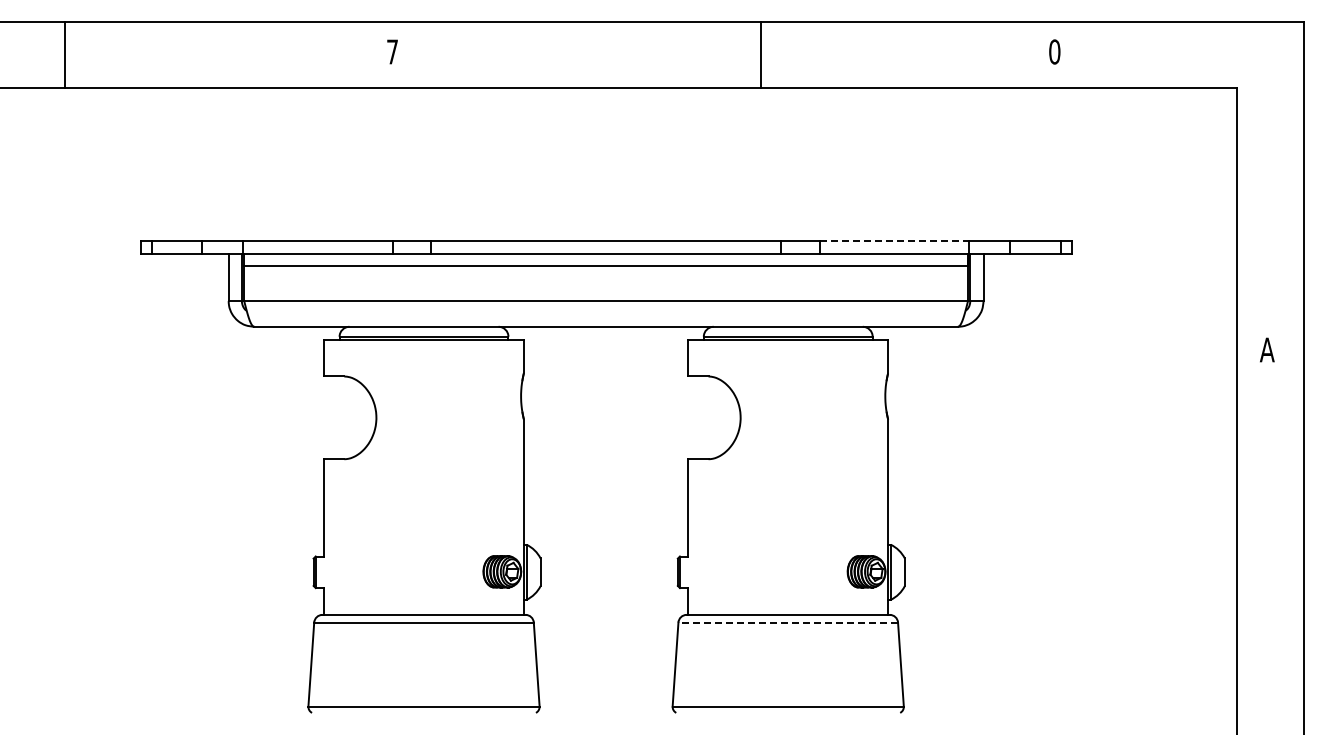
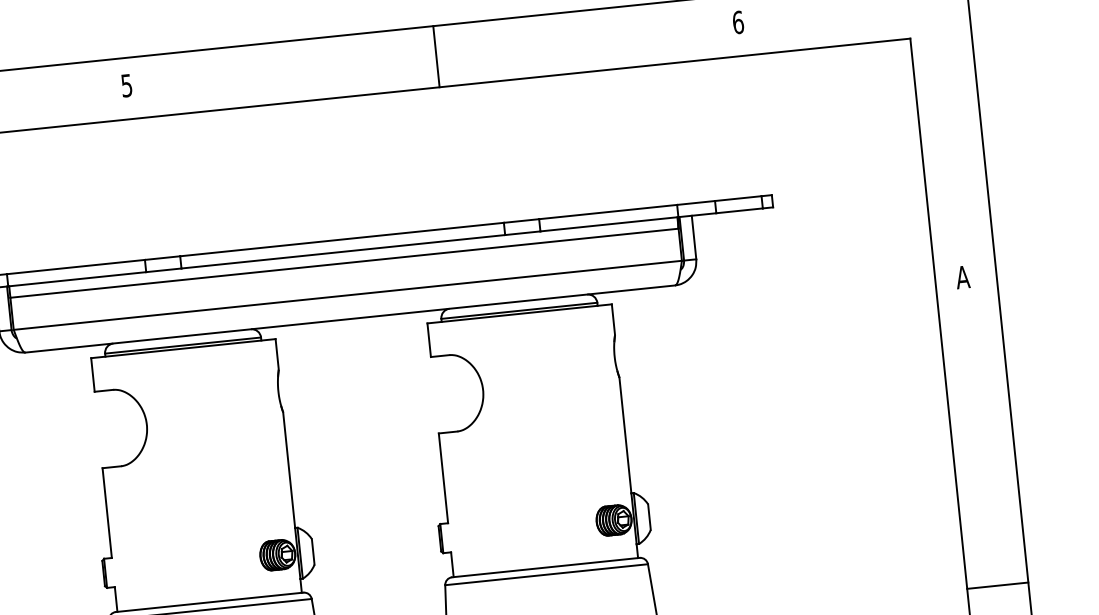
text: (392, 51) -> (126, 85), 7 -> 5
text: (1054, 51) -> (737, 22), 0 -> 6
line: (760, 55) -> (436, 56), moved
line: (894, 240) -> (608, 211), dashed -> solid
line: (788, 622) -> (546, 574), dashed -> solid
line: (1270, 684) -> (997, 585), added

